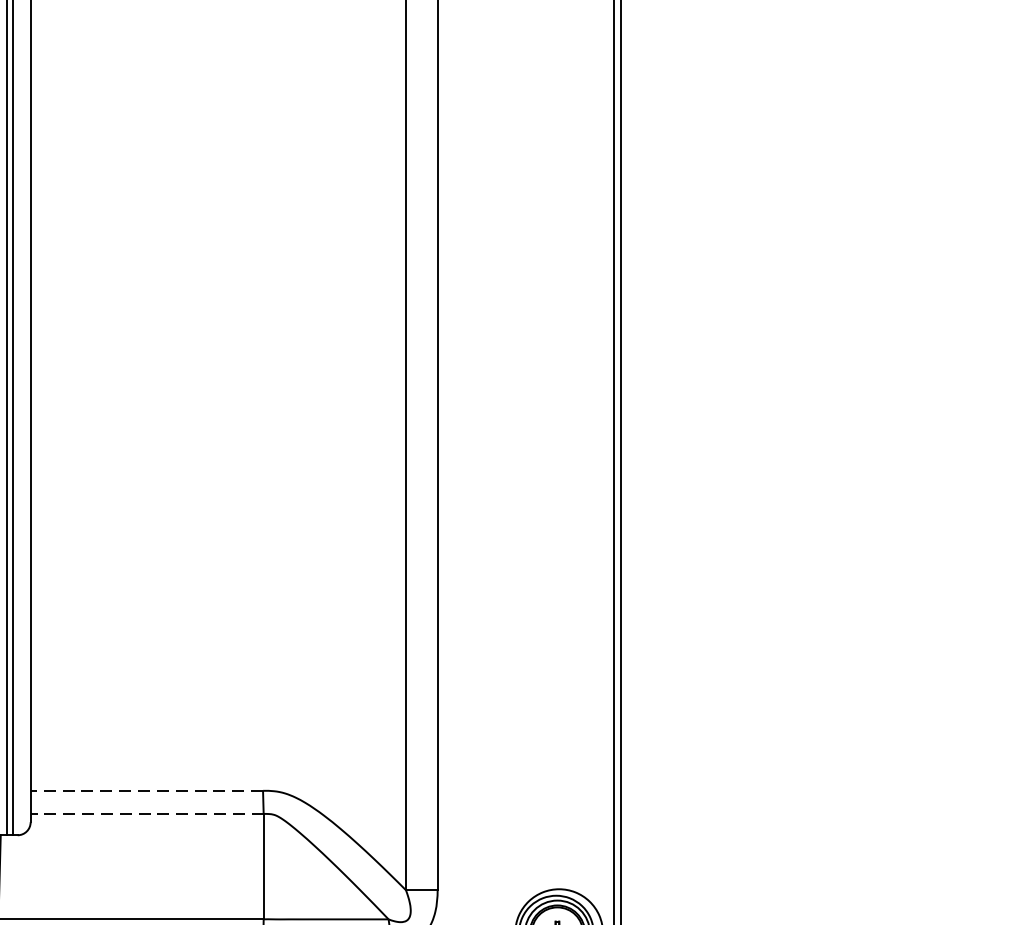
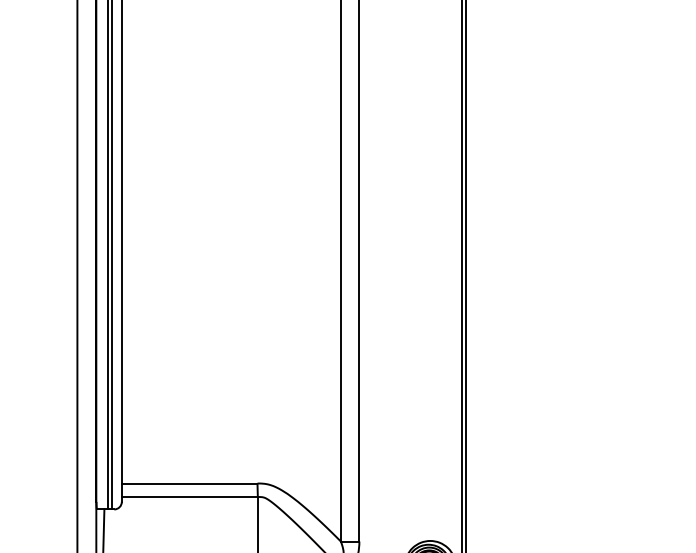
line: (146, 790) -> (189, 483), dashed -> solid
line: (146, 814) -> (189, 497), dashed -> solid

